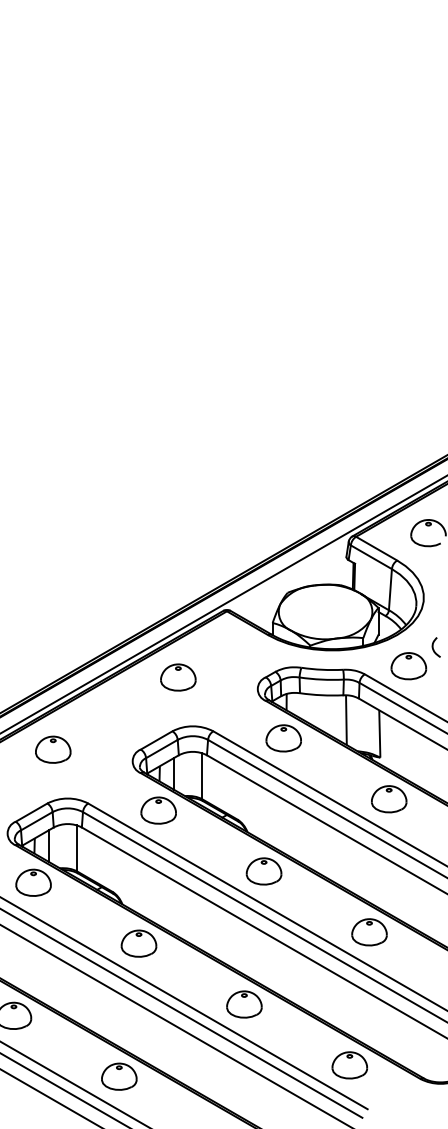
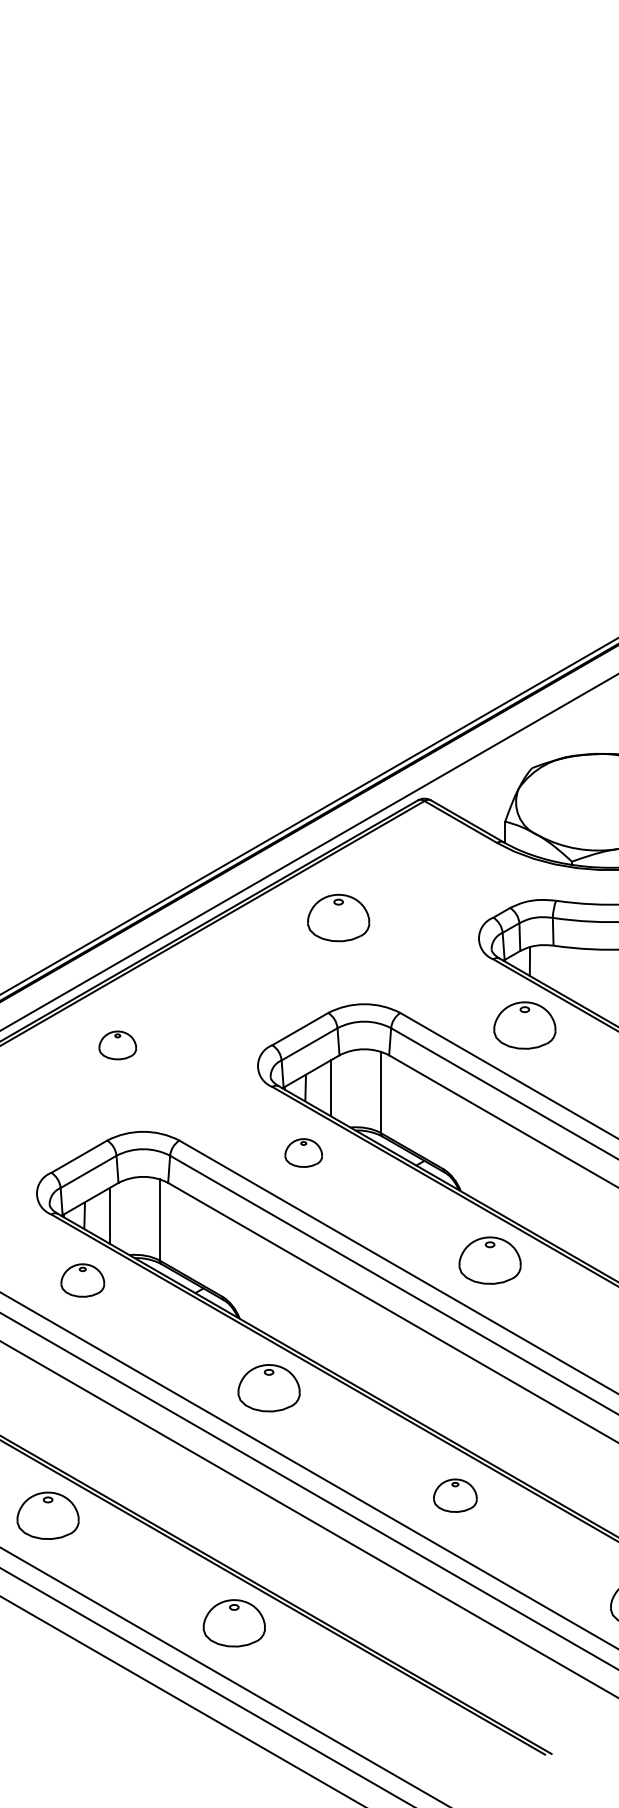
part: (53, 749) -> (118, 1045), size x0.6
part: (158, 810) -> (303, 1152), size x0.6
part: (33, 882) -> (82, 1280), size x0.7
part: (244, 1004) -> (455, 1495), size x0.7

